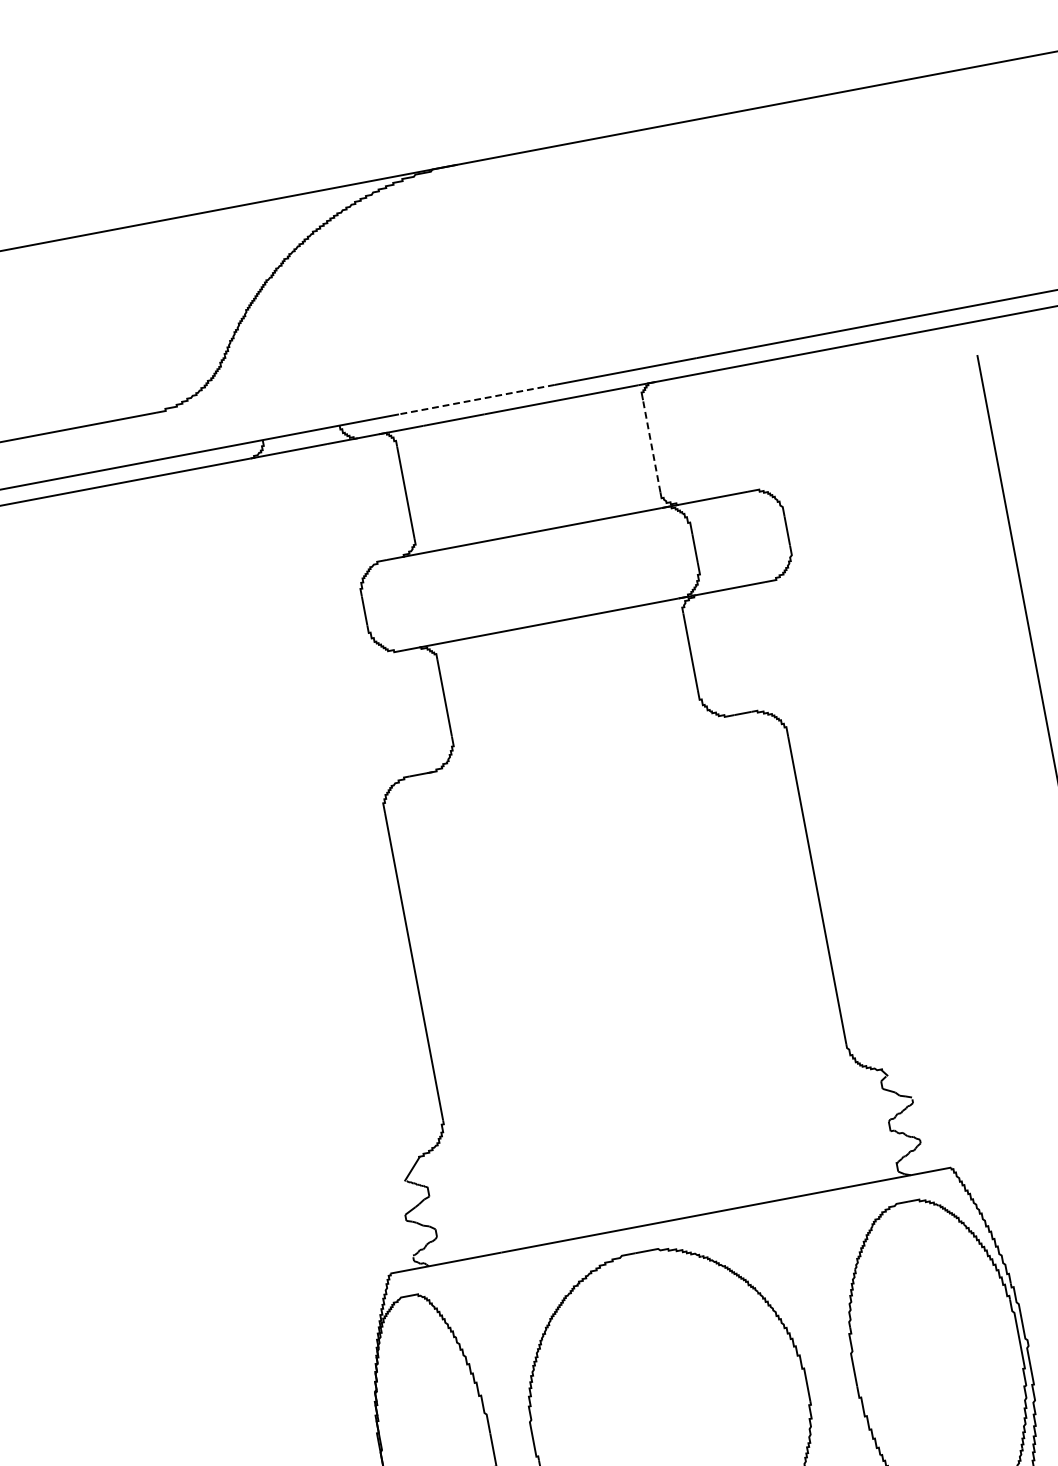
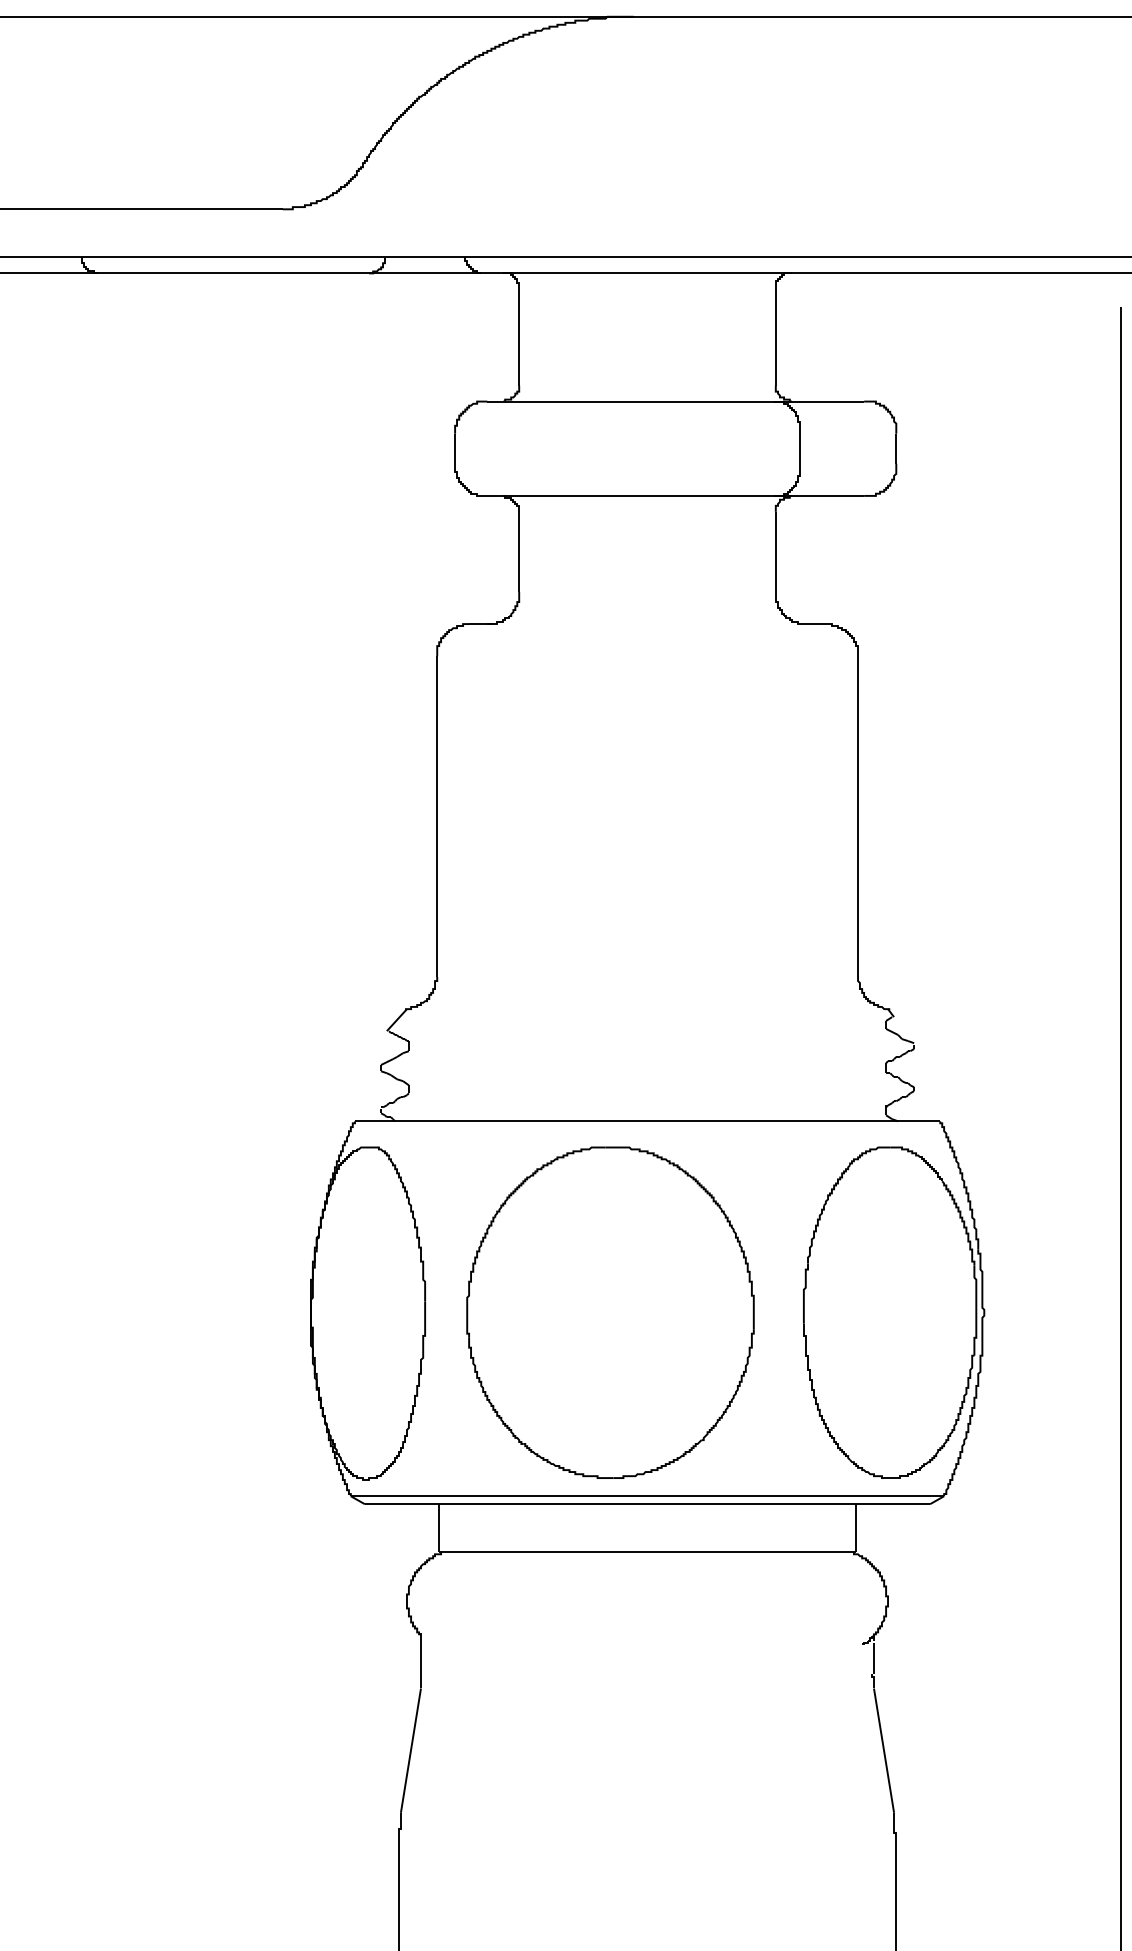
line: (476, 400) -> (607, 257), dashed -> solid
line: (651, 445) -> (775, 336), dashed -> solid

